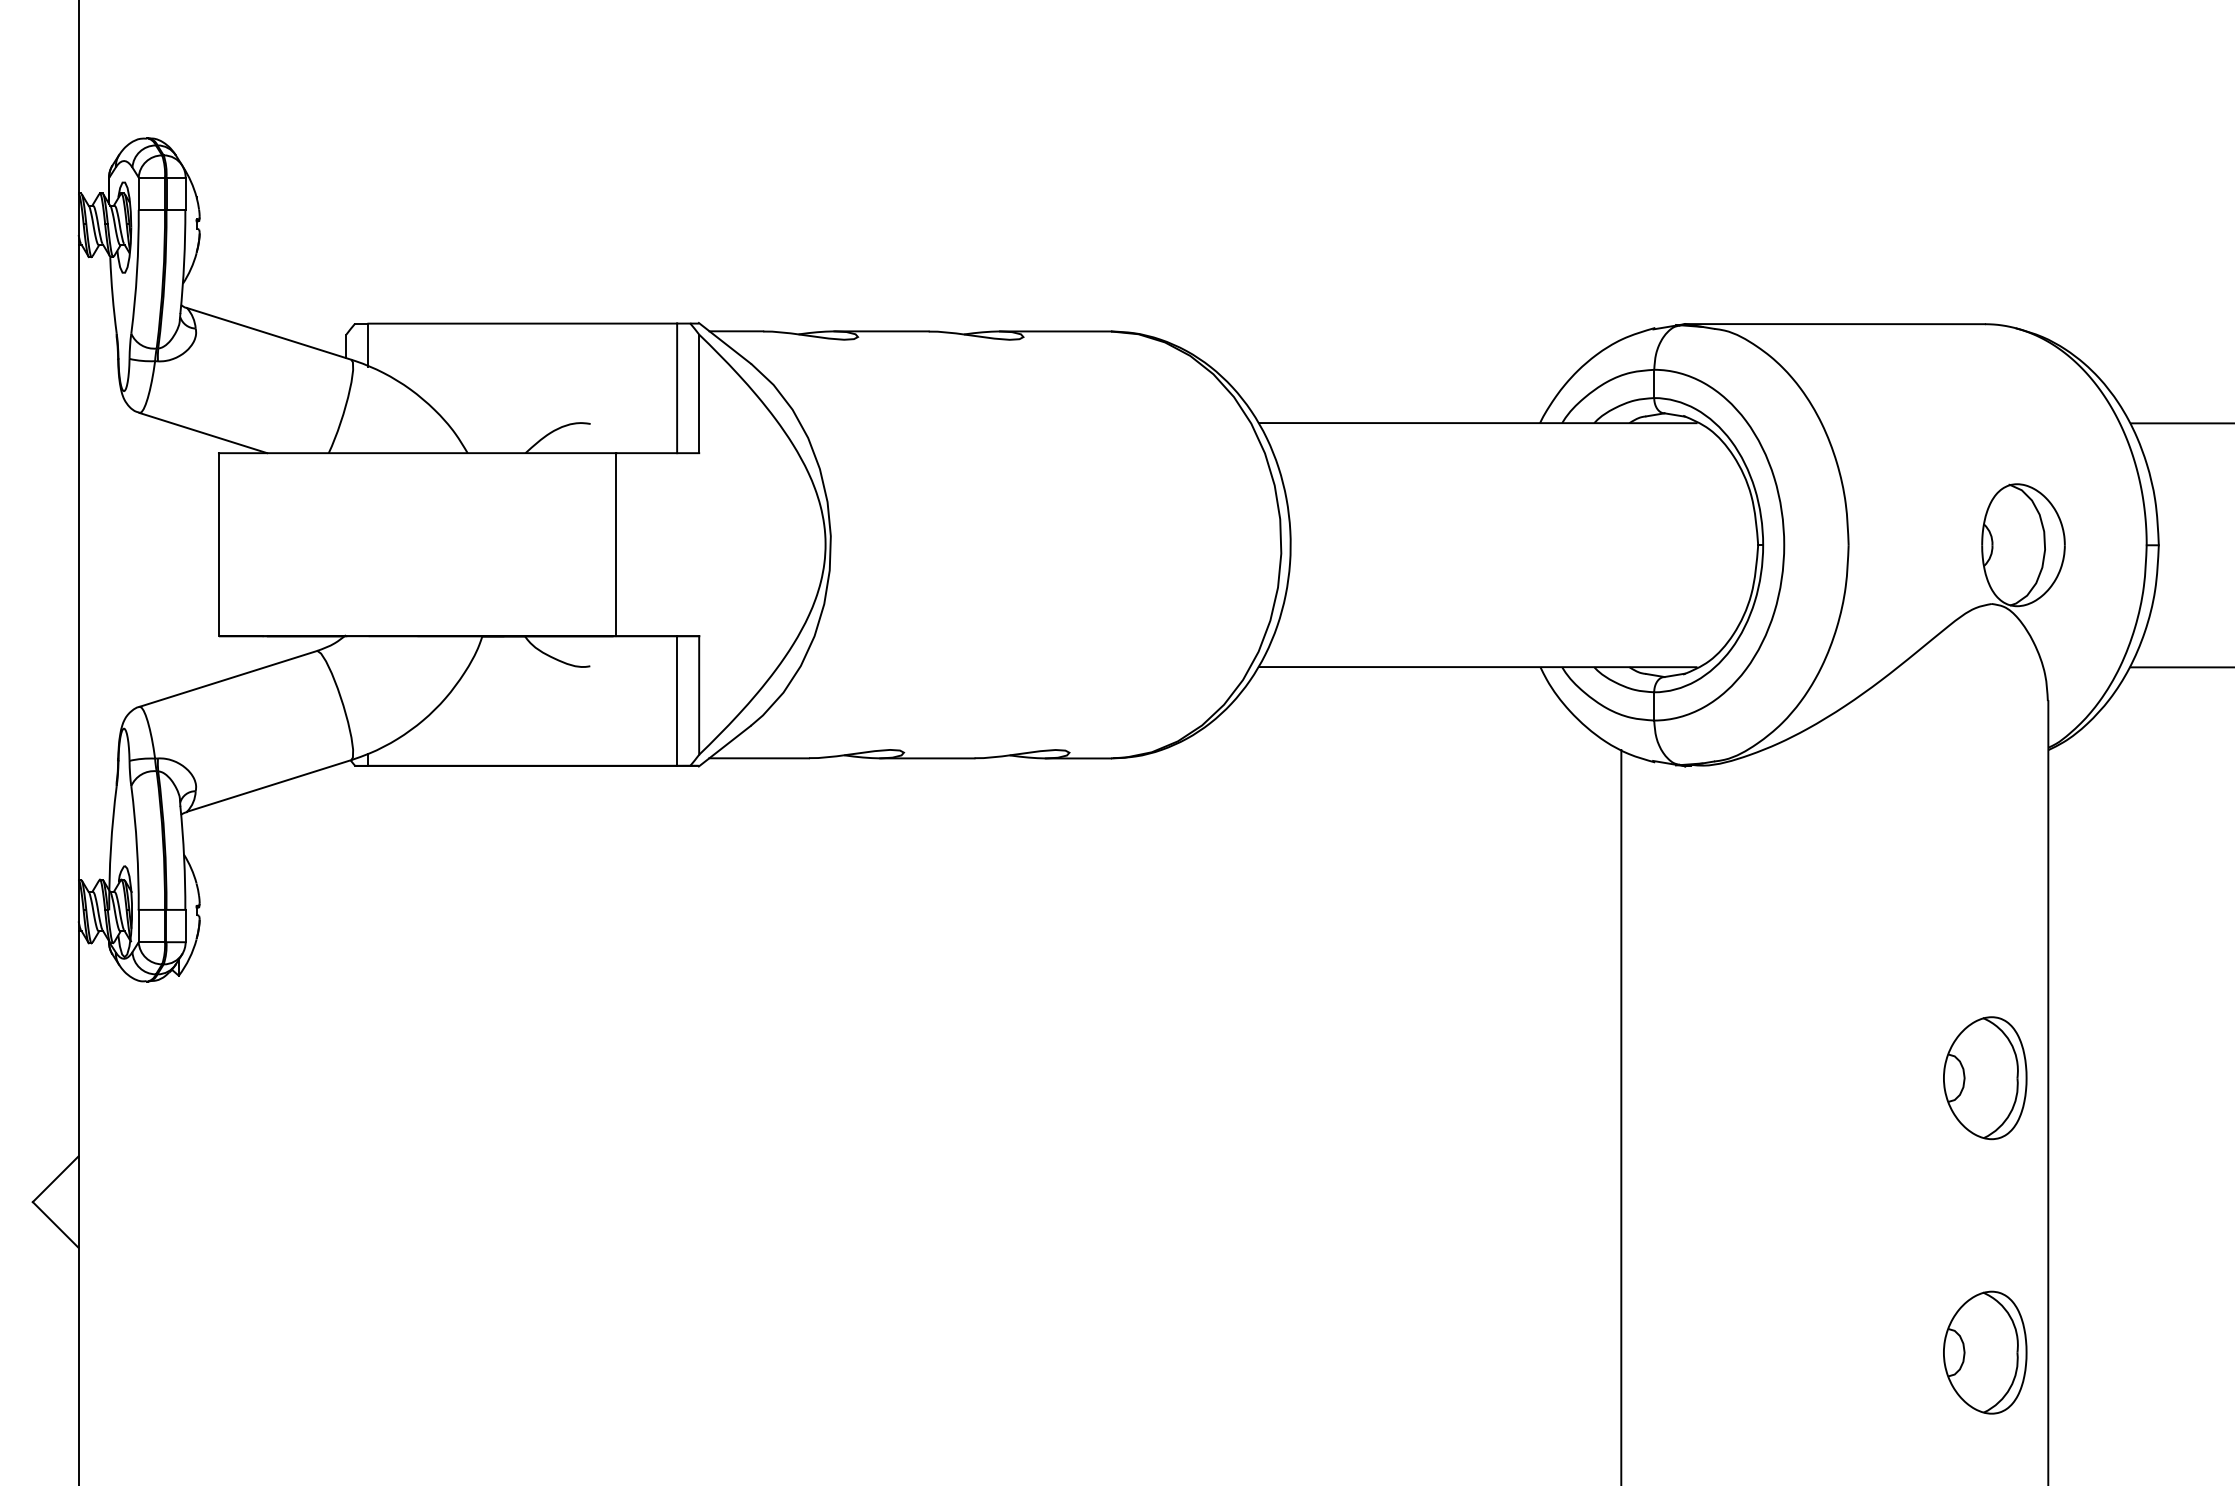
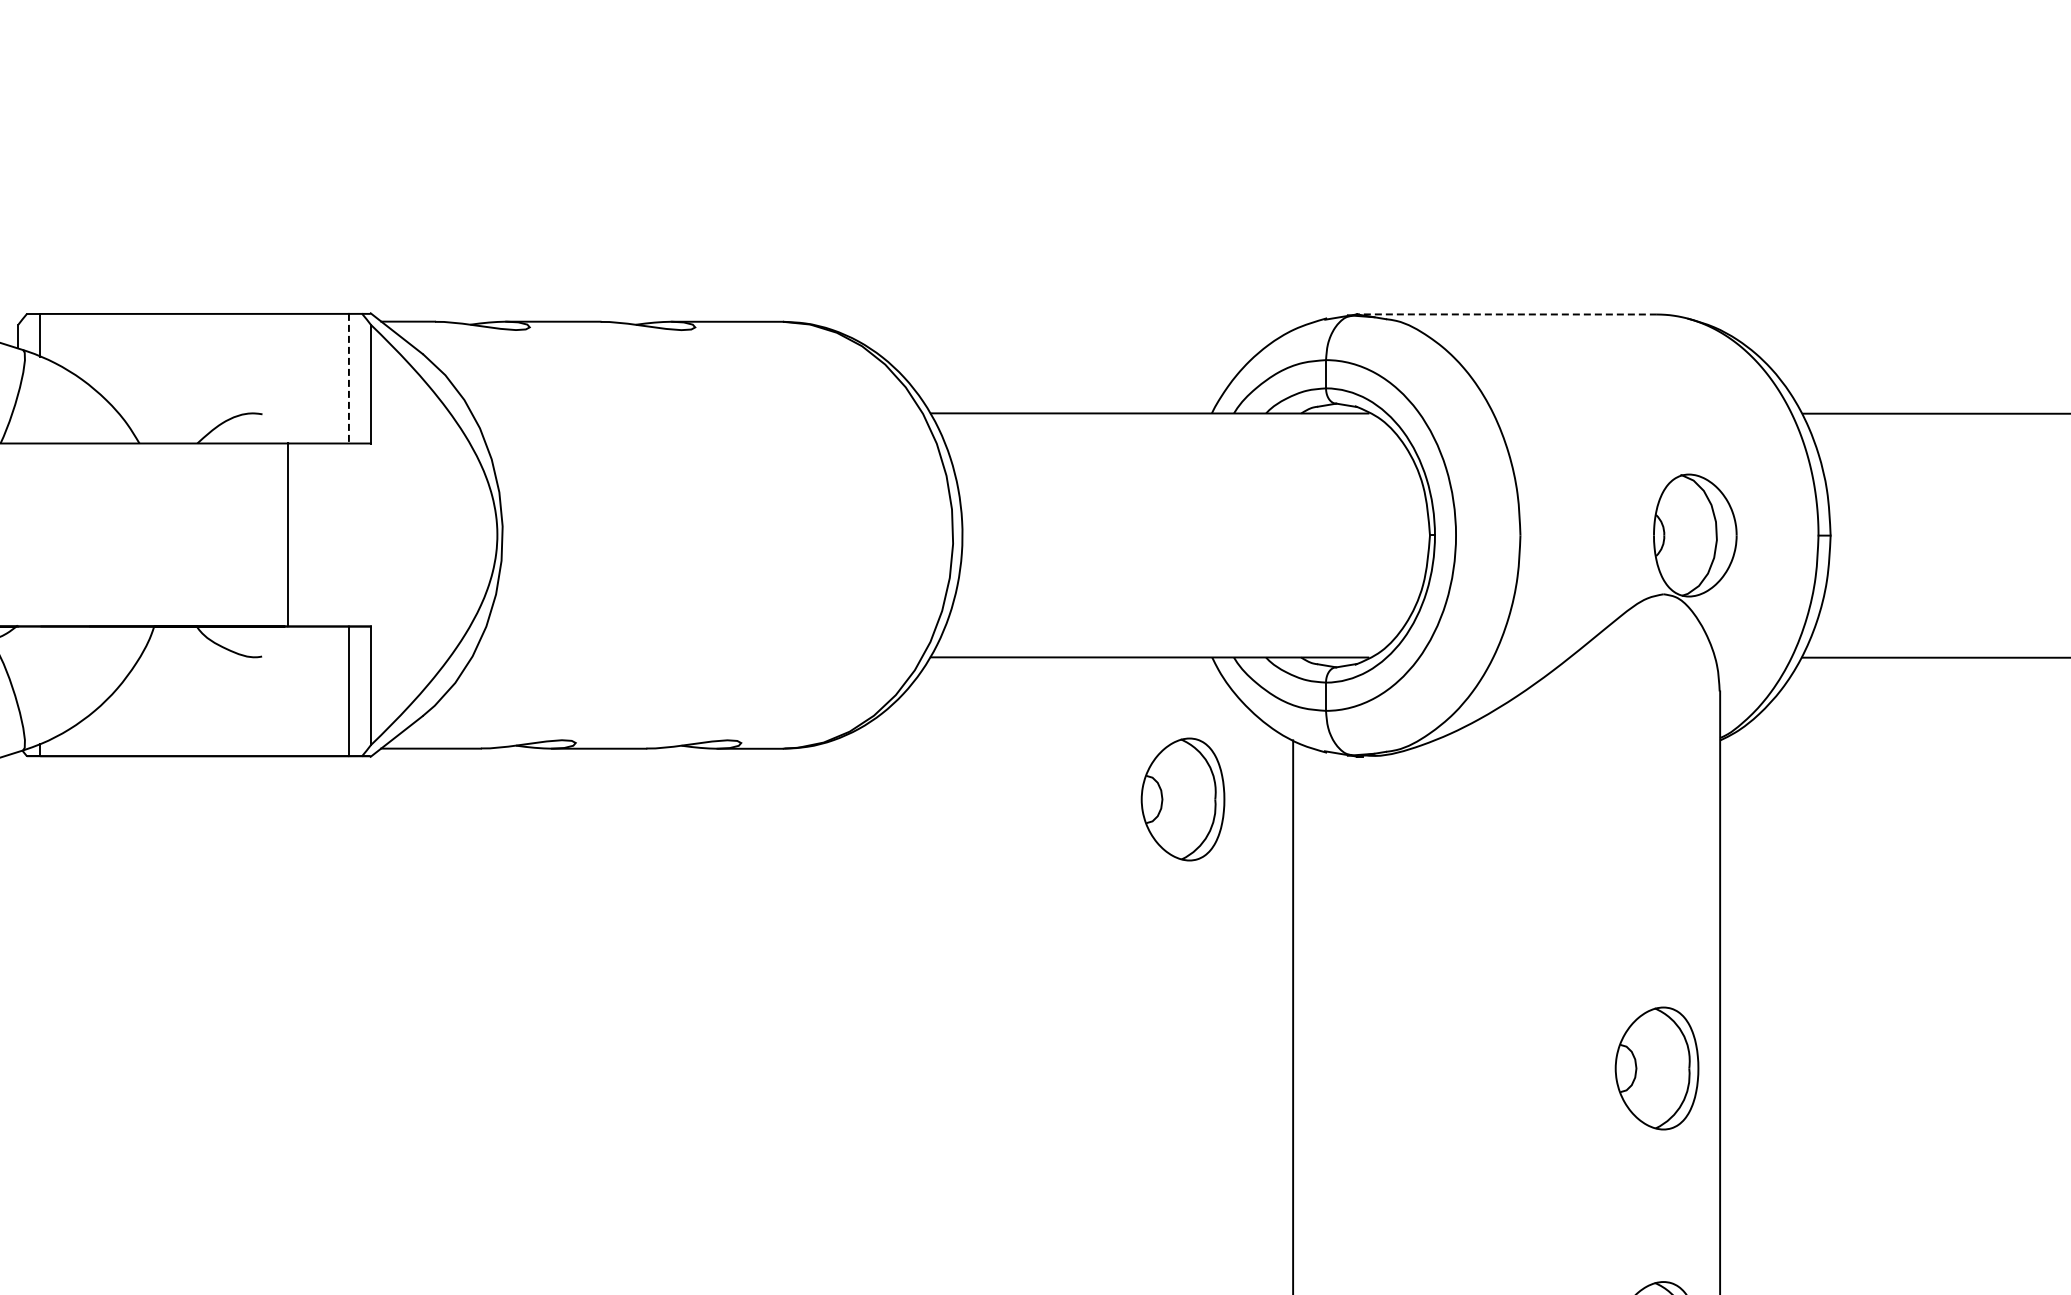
line: (1835, 324) -> (1507, 314), solid -> dashed
line: (677, 388) -> (349, 378), solid -> dashed
part: (1511, 809) -> (1183, 799), added

